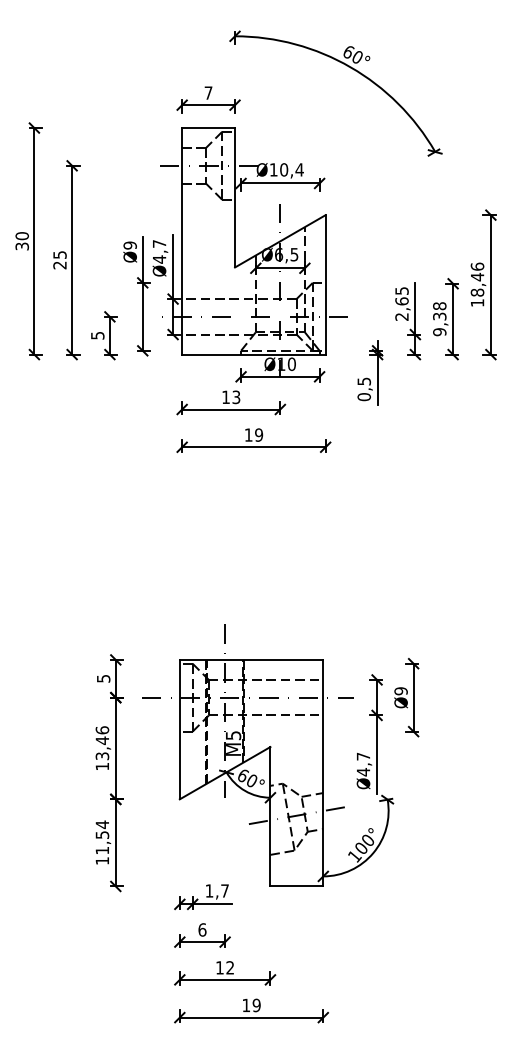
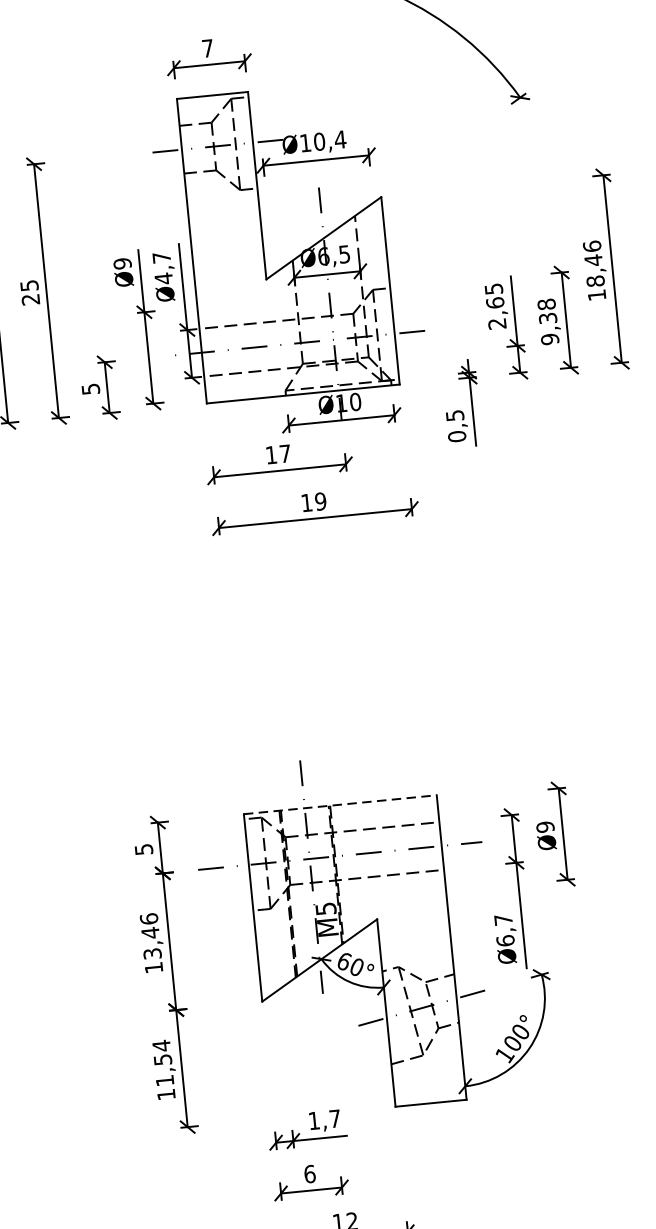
text: (236, 397) -> (285, 453), 13 -> 17
line: (251, 659) -> (340, 804), solid -> dashed
text: (363, 772) -> (505, 941), Ø4,7 -> Ø6,7

